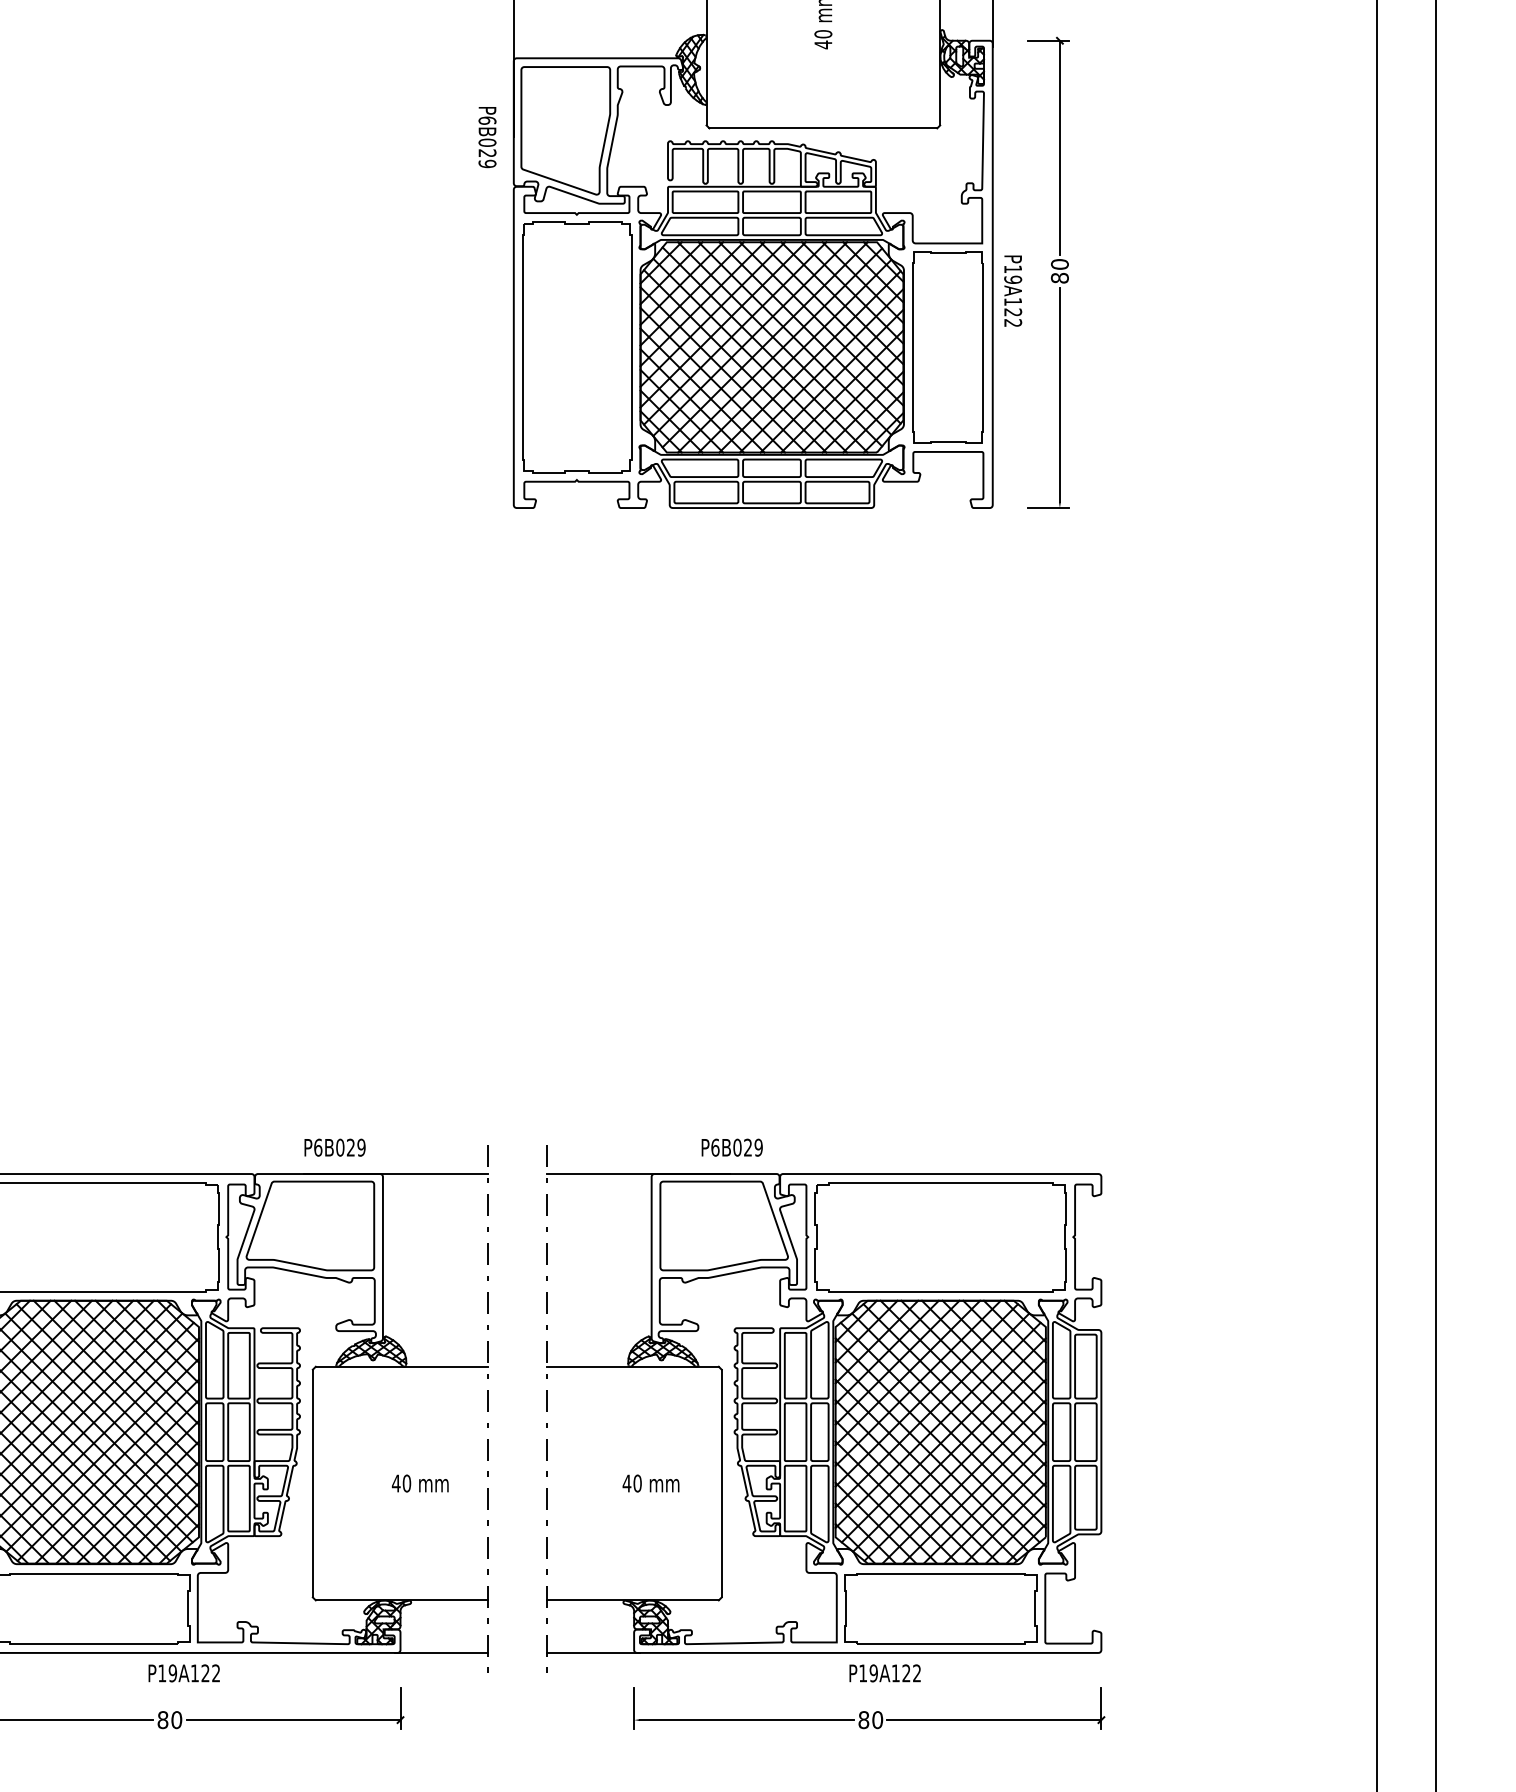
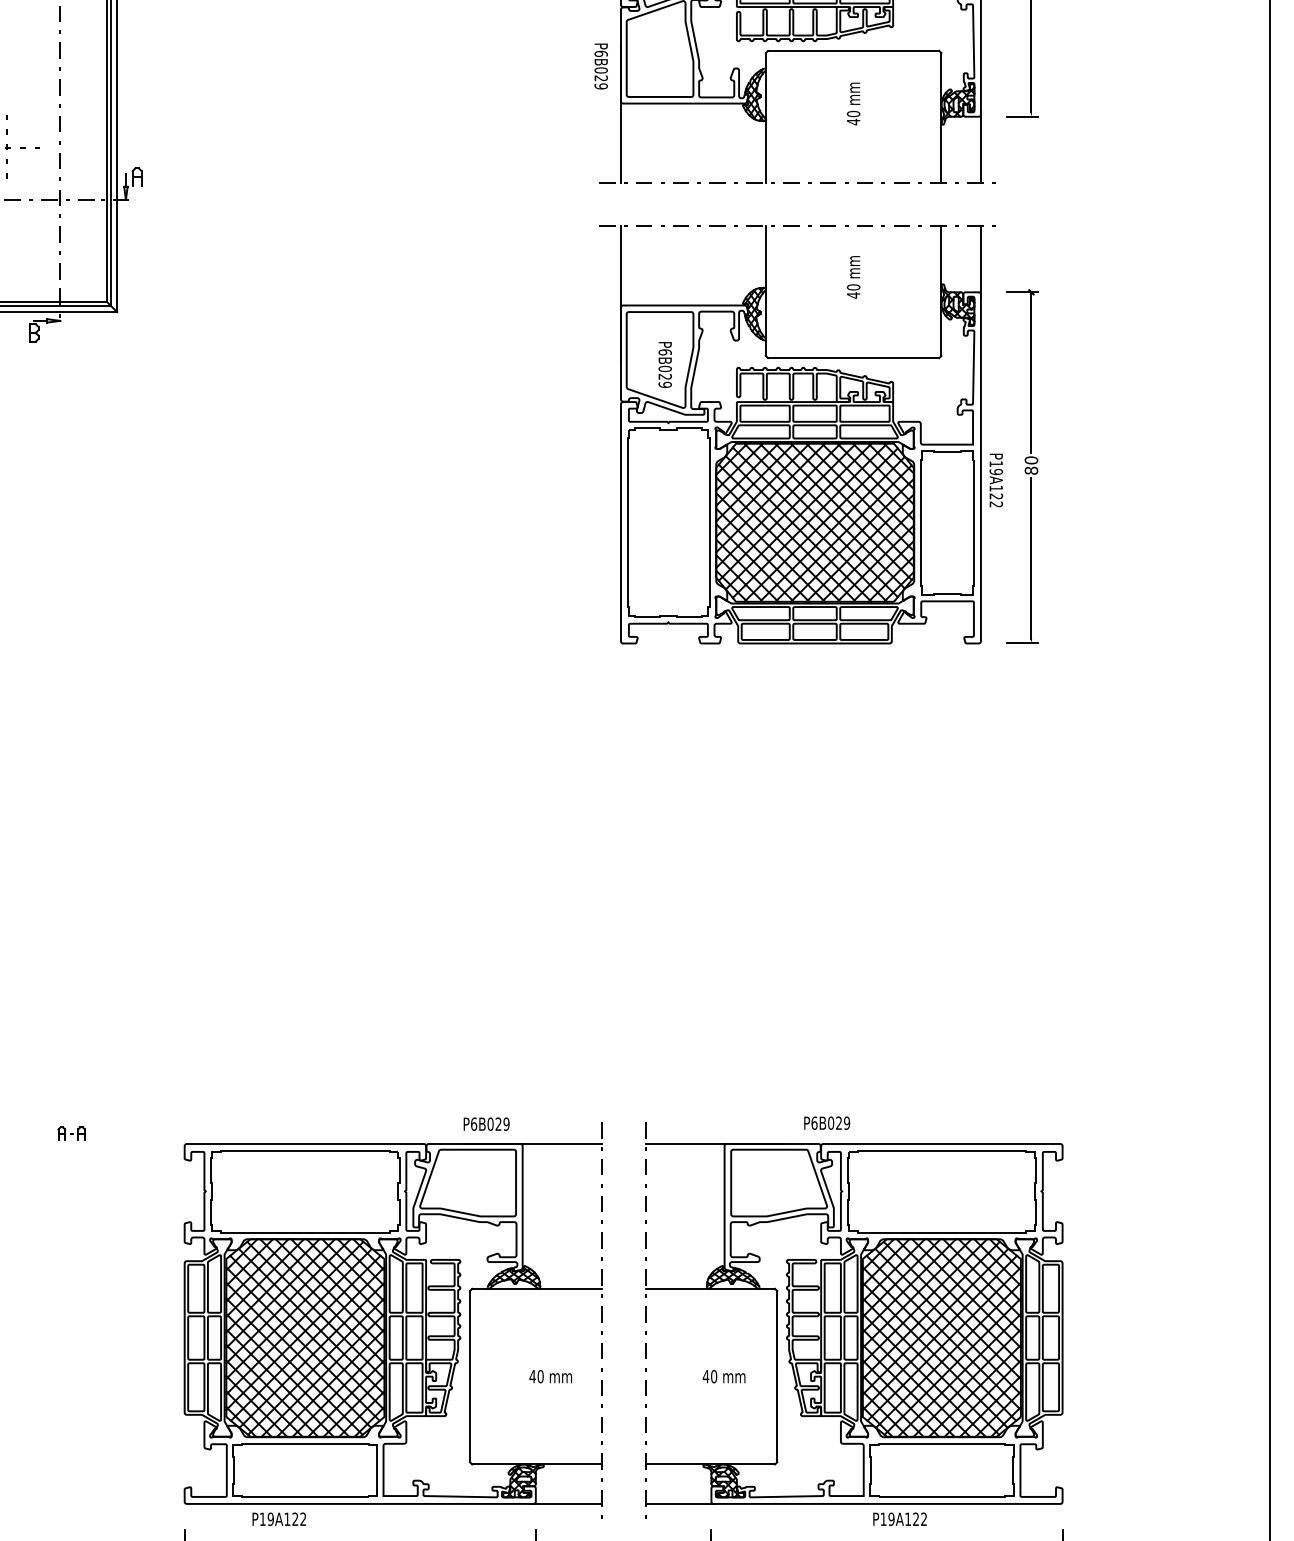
text: (486, 136) -> (664, 364), moved
text: (732, 1146) -> (827, 1122), moved
text: (183, 1672) -> (278, 1518), moved

